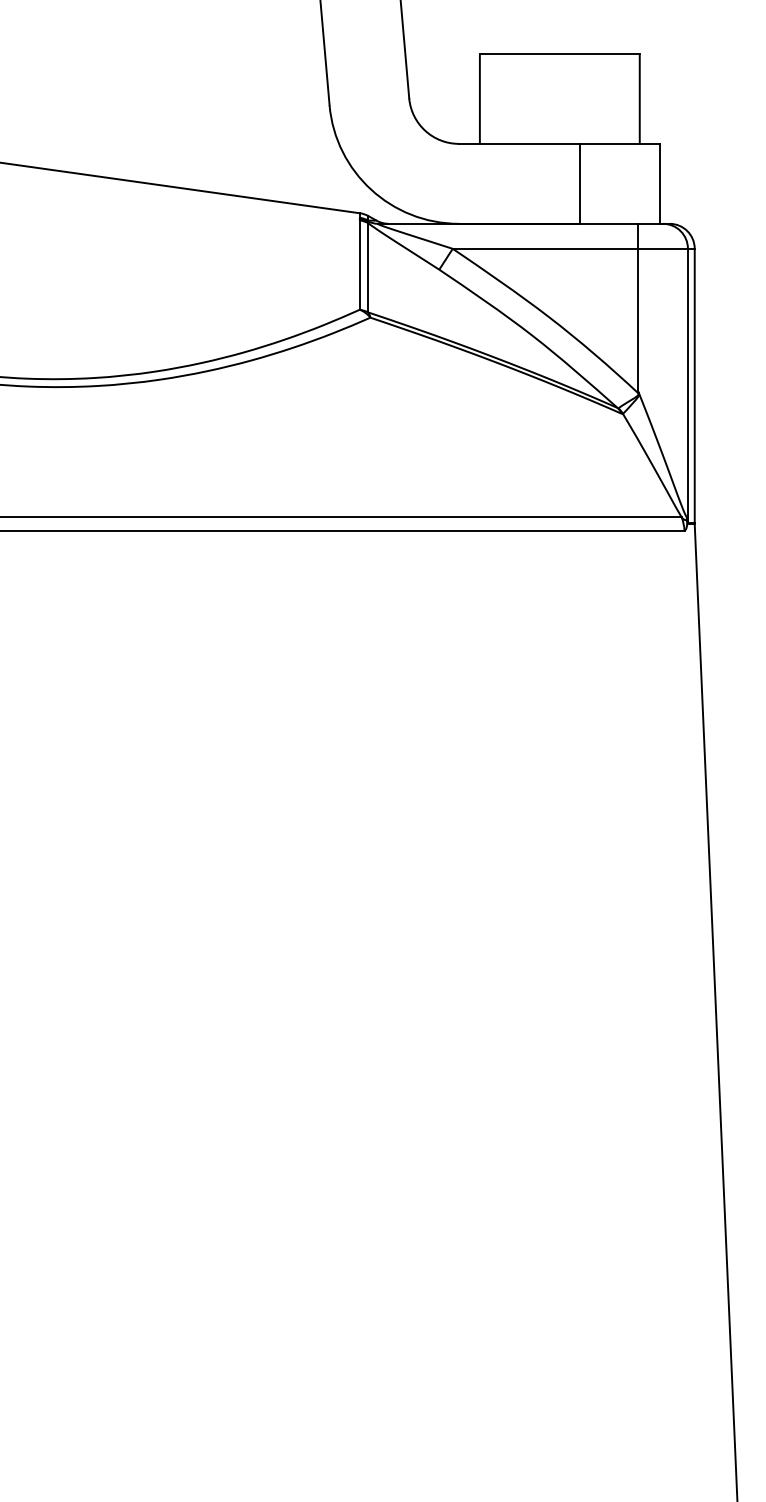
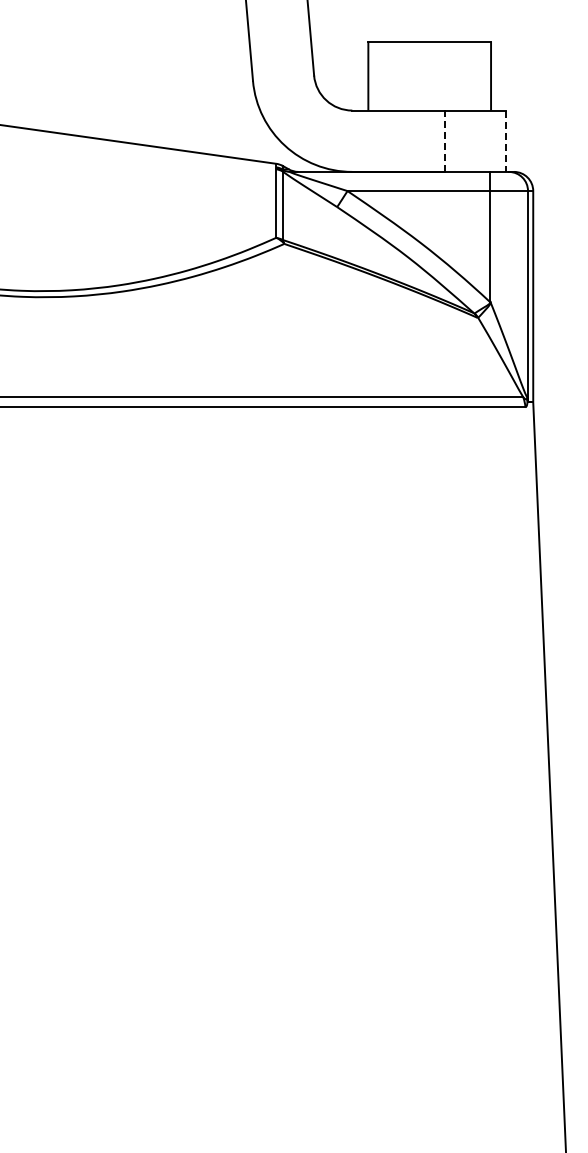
line: (580, 184) -> (445, 141), solid -> dashed
line: (659, 184) -> (506, 141), solid -> dashed

